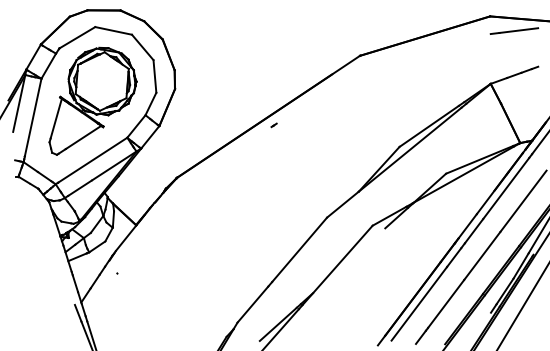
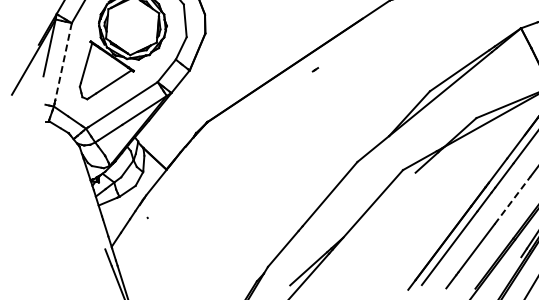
line: (33, 117) -> (63, 61), solid -> dashed
part: (273, 125) -> (314, 69), moved
line: (482, 255) -> (512, 199), solid -> dashed

